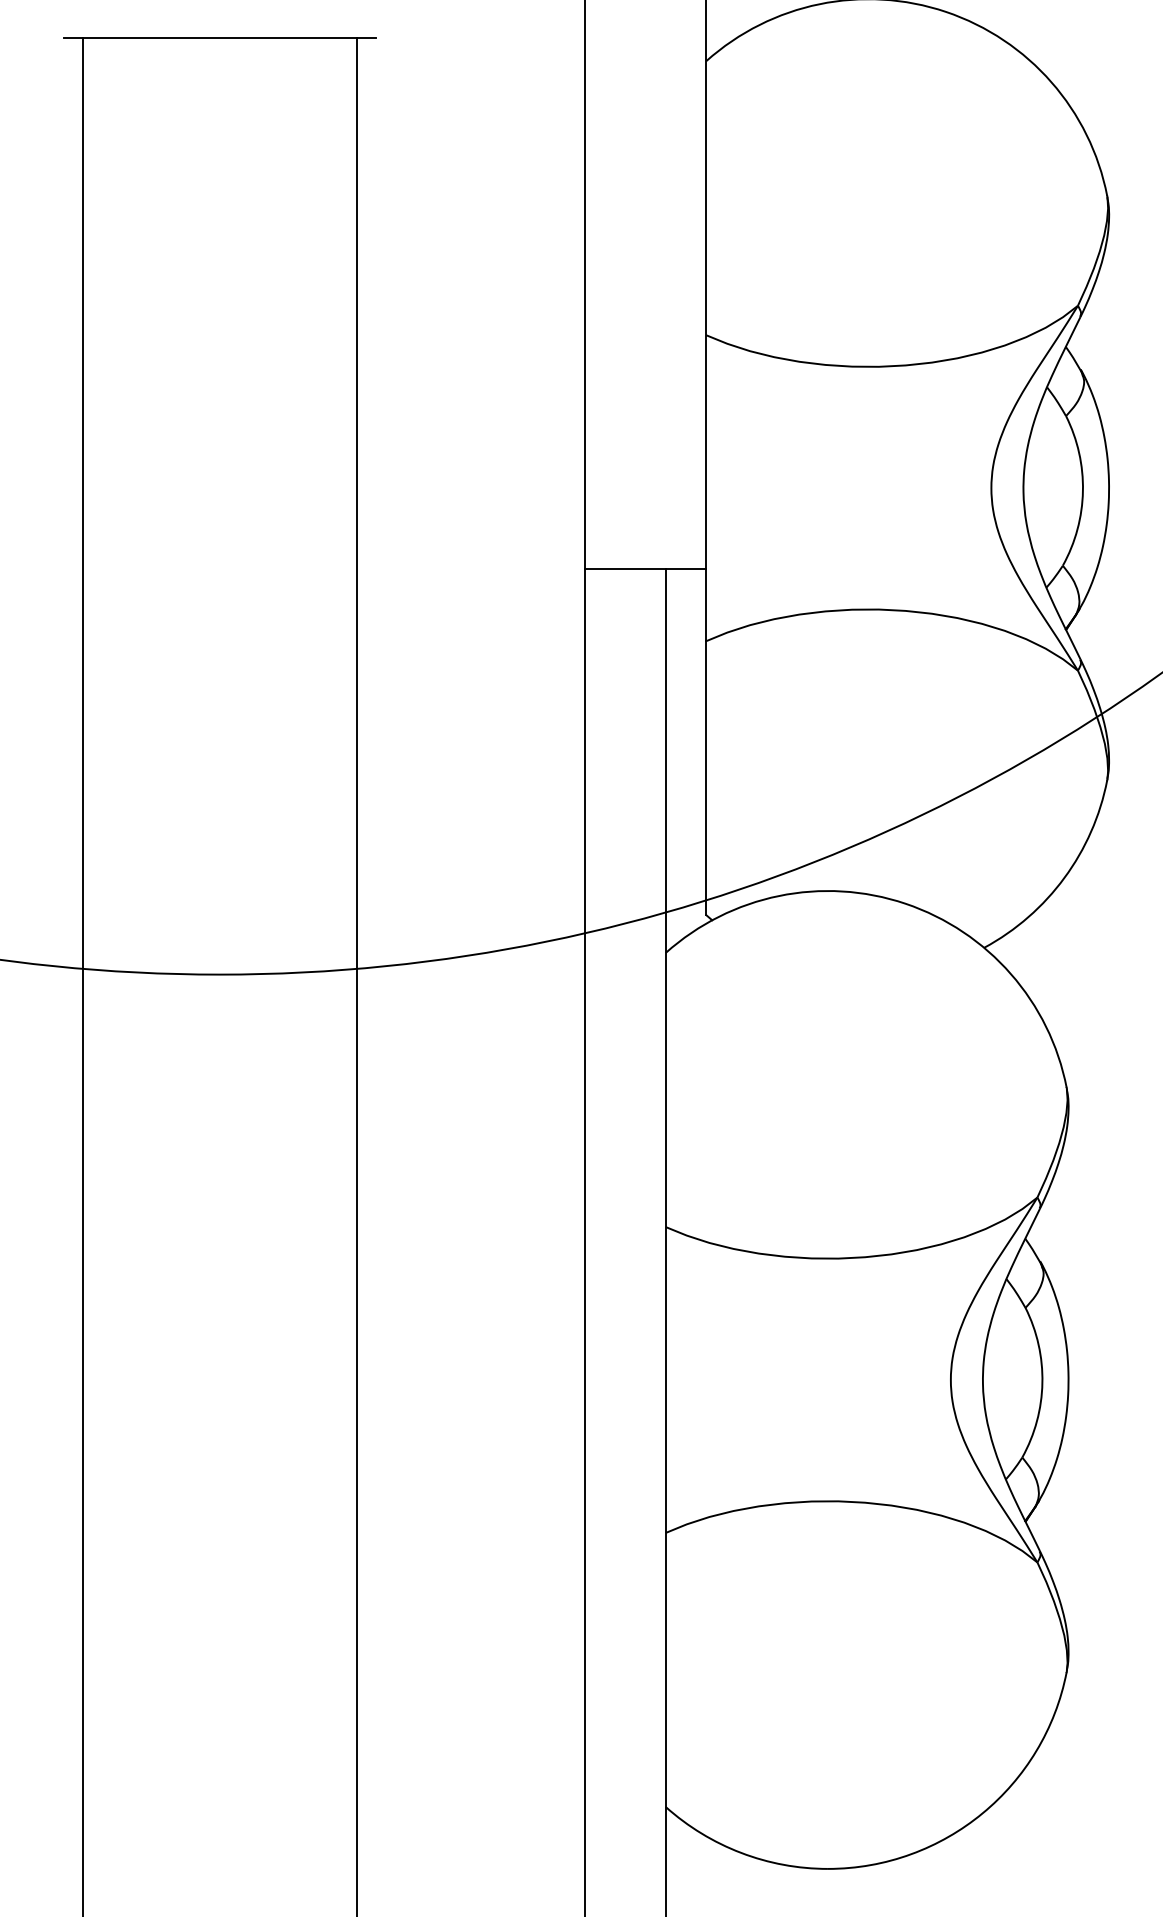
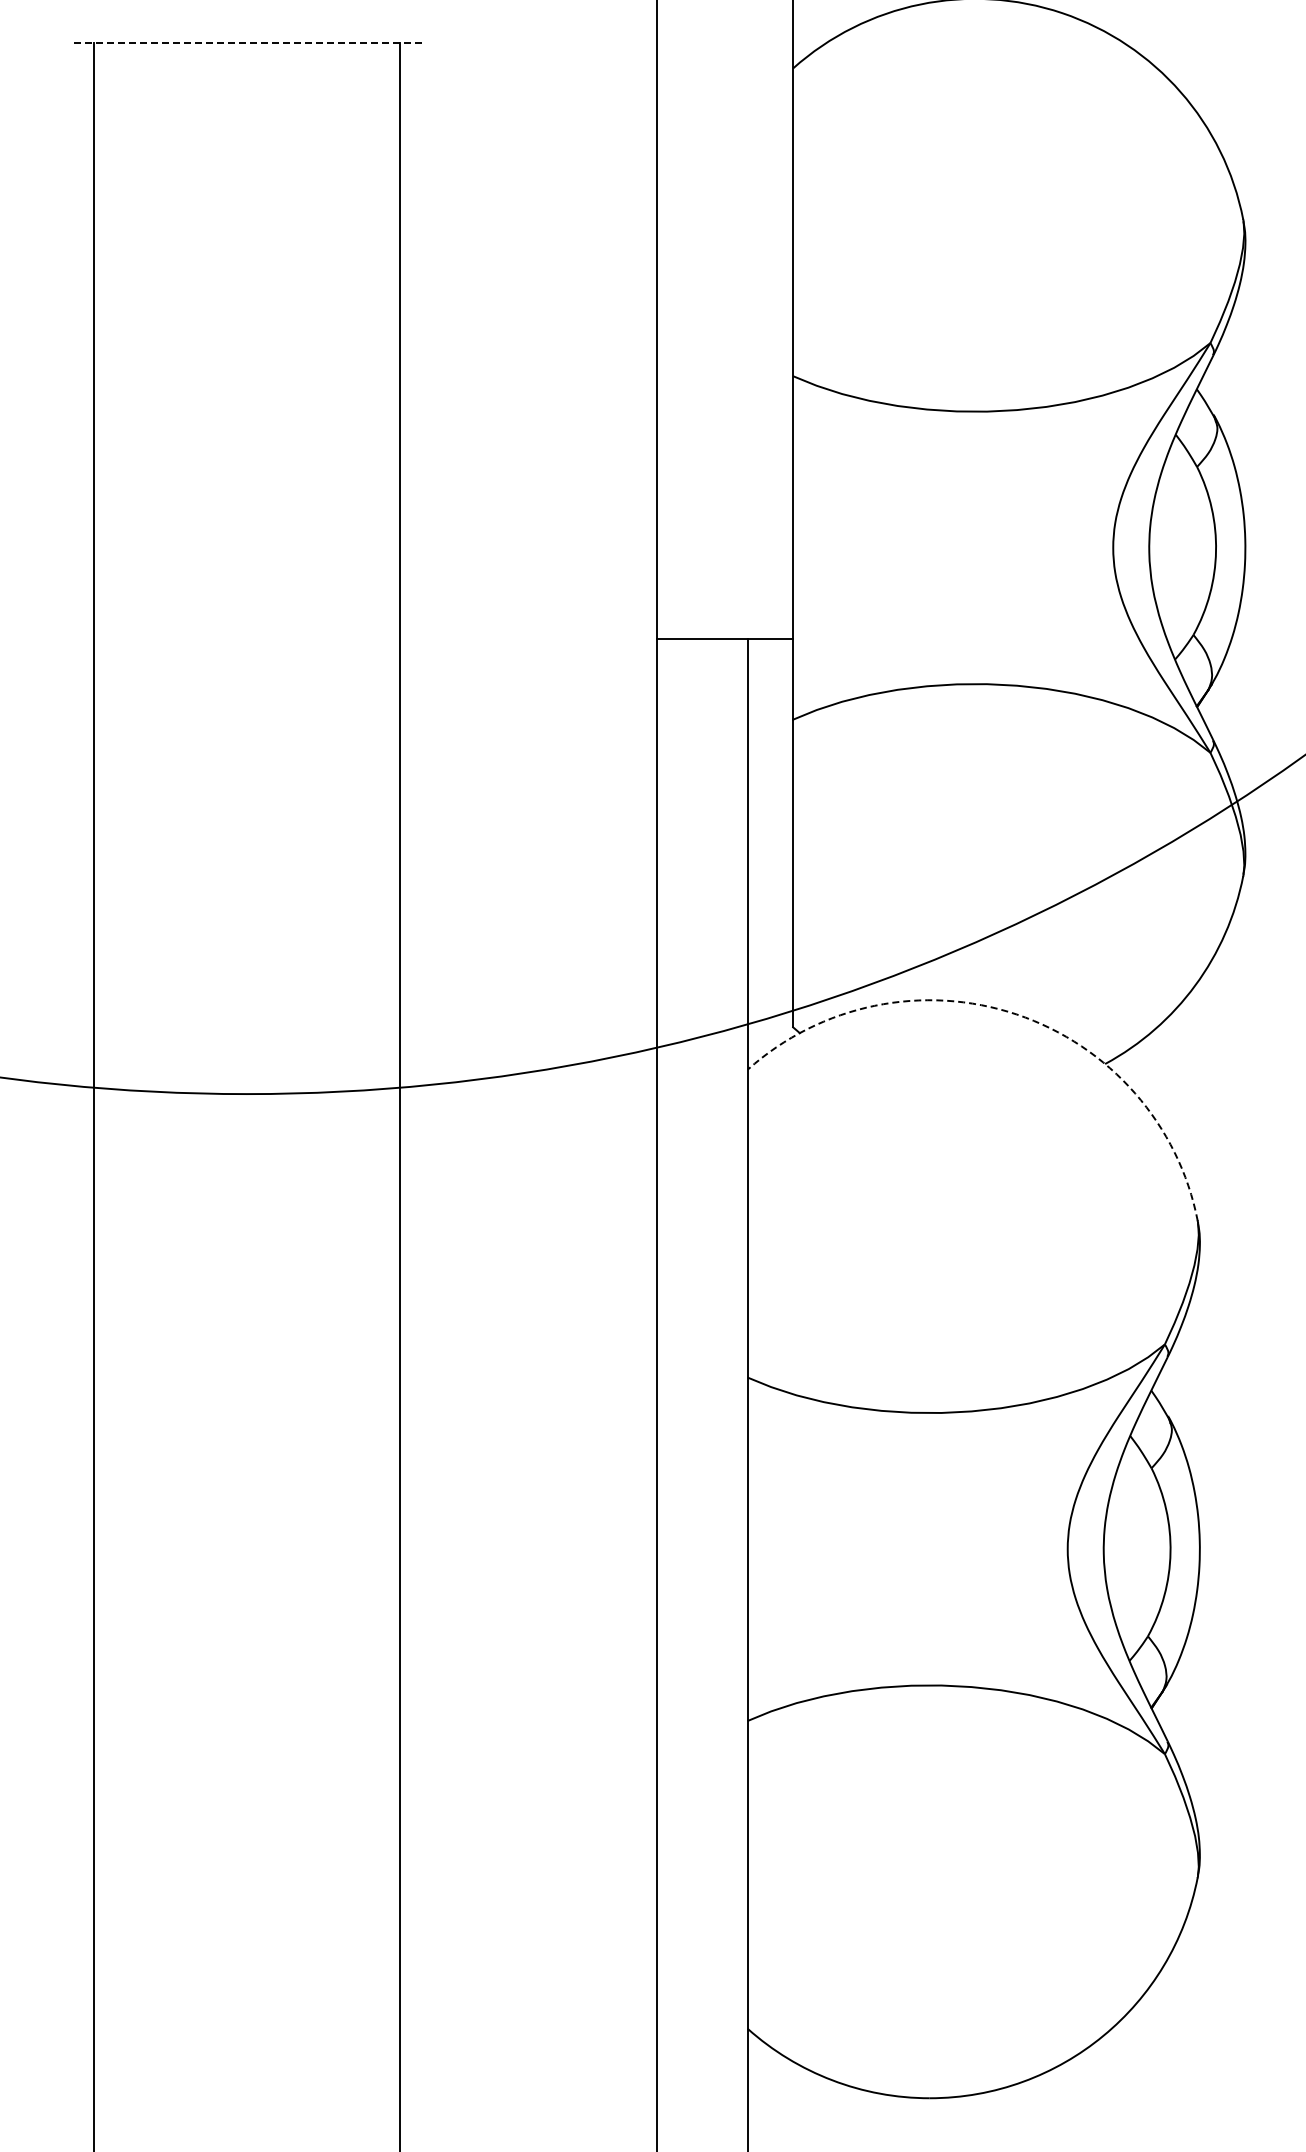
line: (219, 38) -> (246, 42), solid -> dashed
arc: (905, 903) -> (1016, 1014), solid -> dashed

